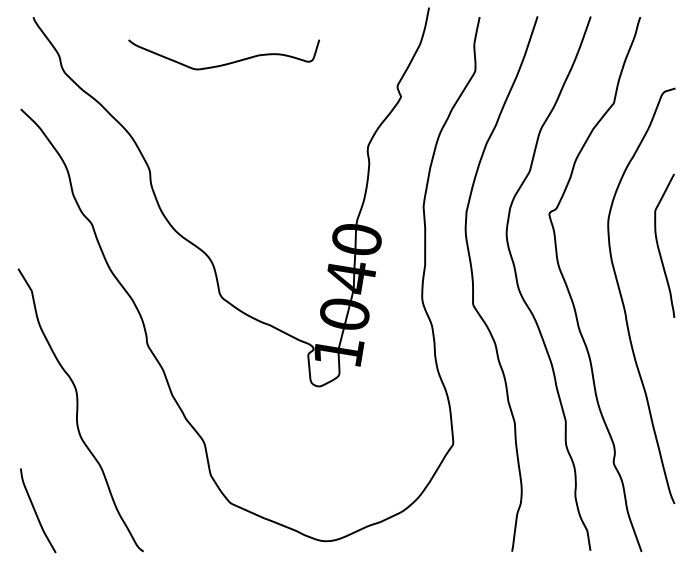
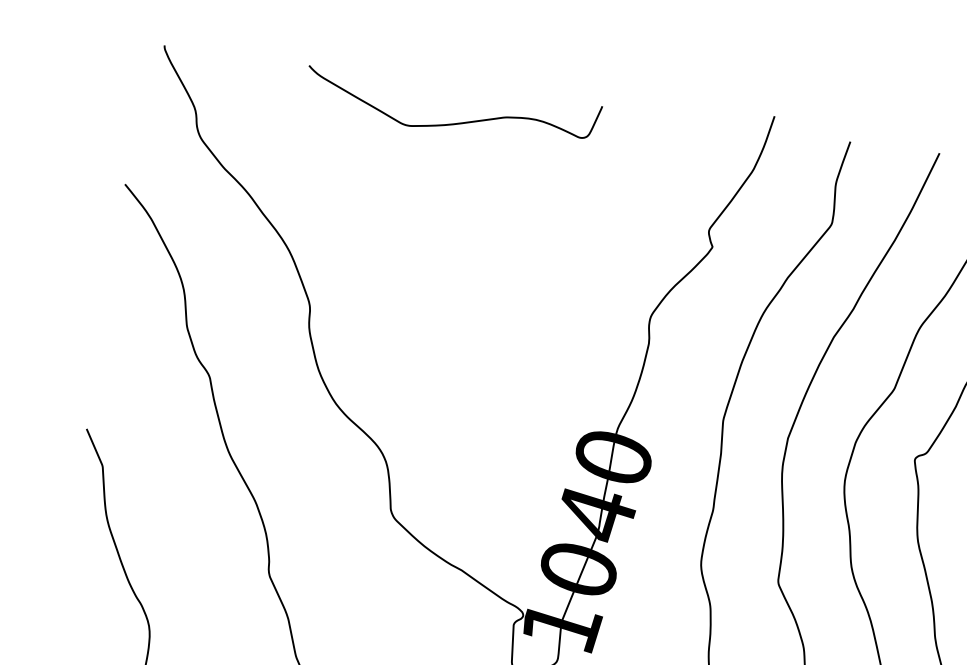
curve: (228, 62) -> (457, 121), moved

